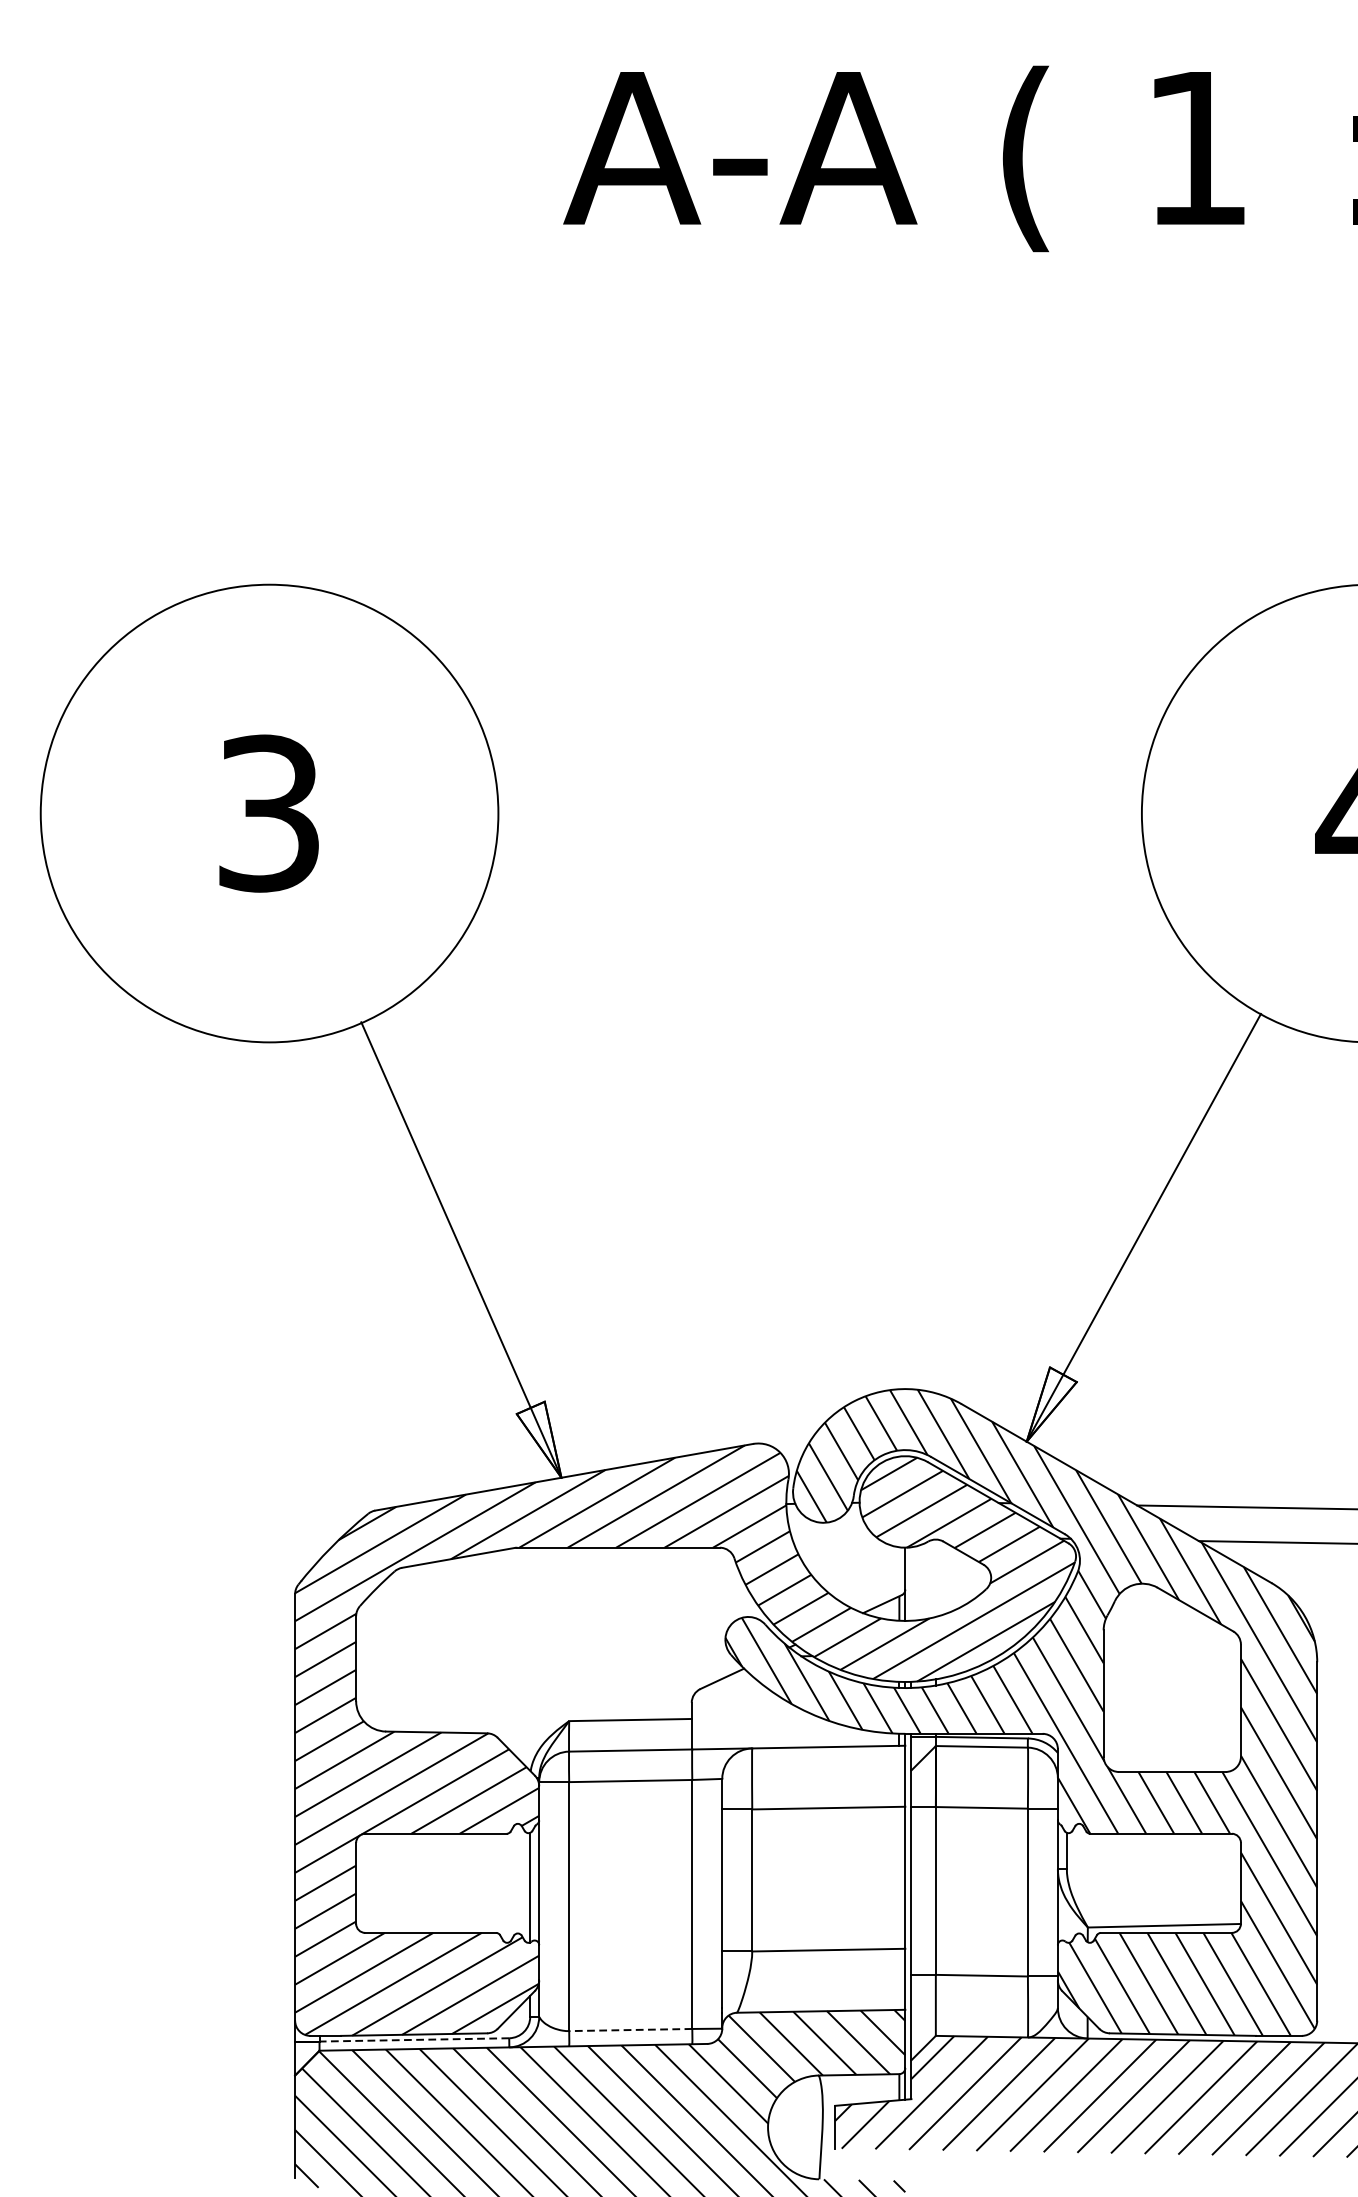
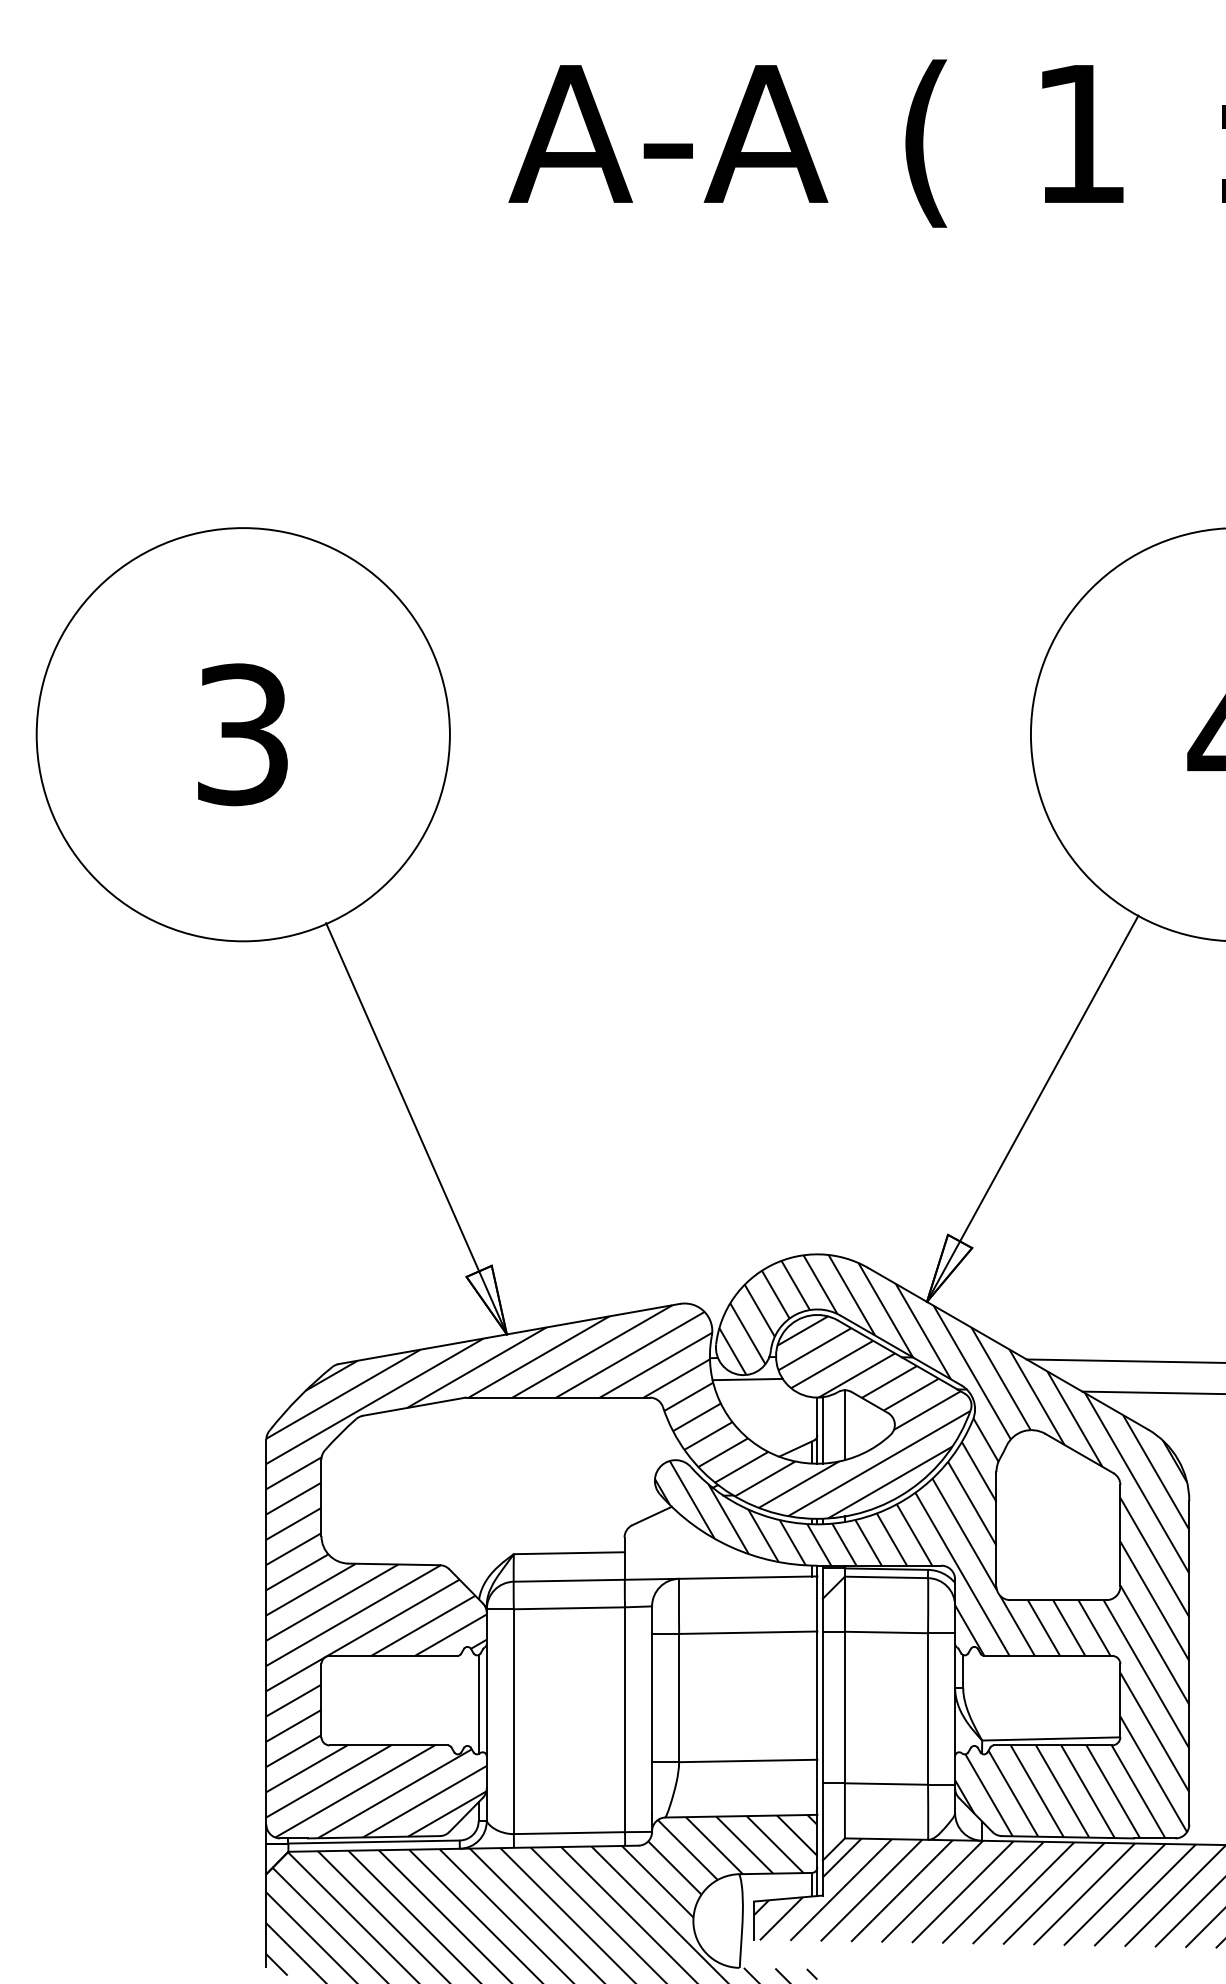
line: (827, 1527) -> (747, 1379), added
line: (935, 1578) -> (844, 1425), added
line: (911, 1584) -> (822, 1430), added
line: (630, 2030) -> (569, 1833), dashed -> solid
line: (414, 2040) -> (374, 1842), dashed -> solid

